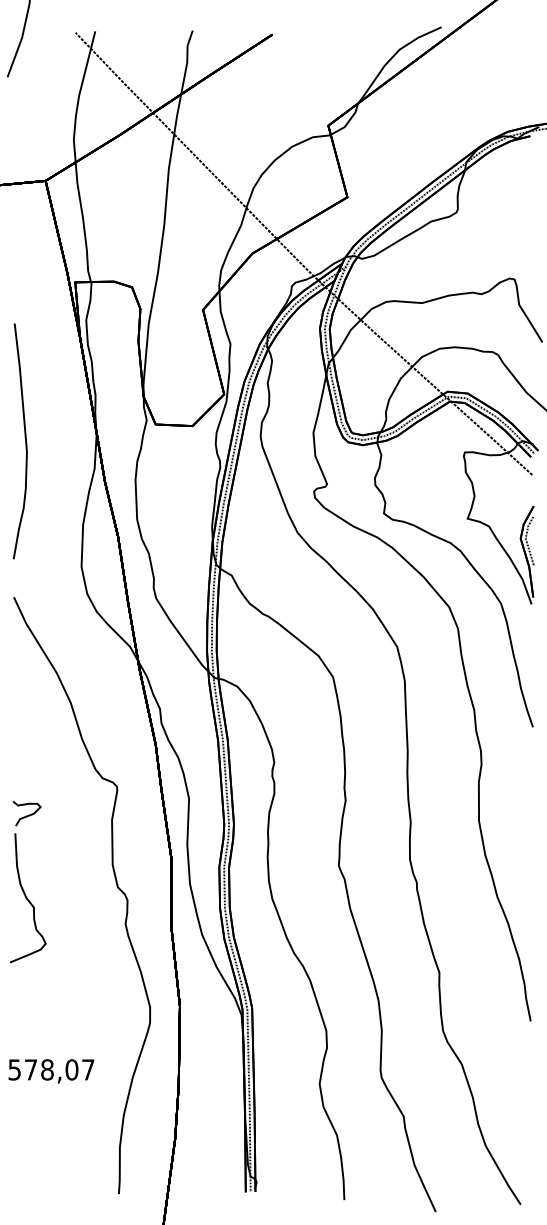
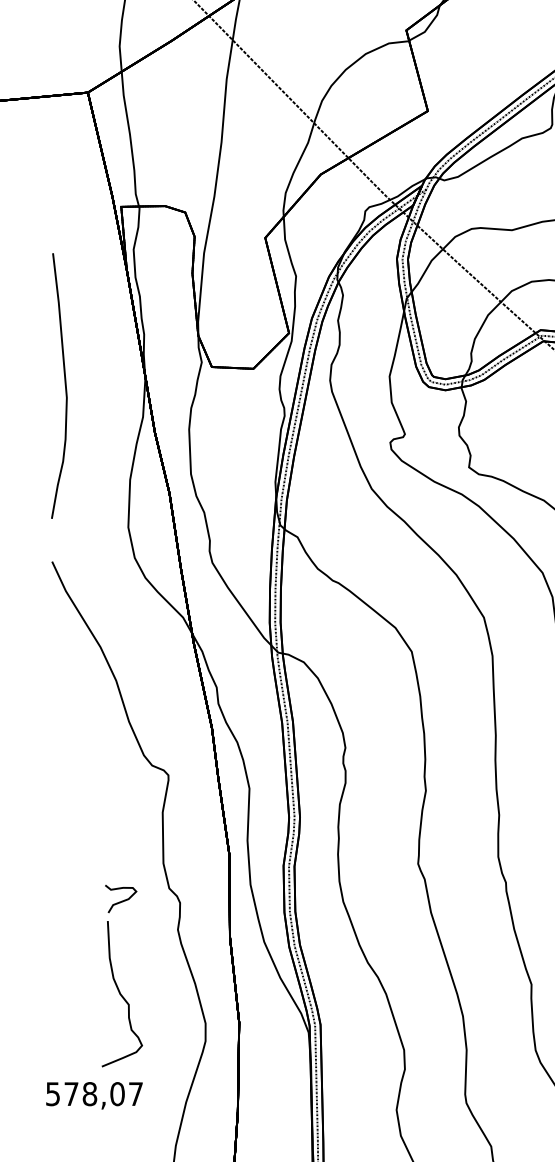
part: (21, 883) -> (114, 977), moved

